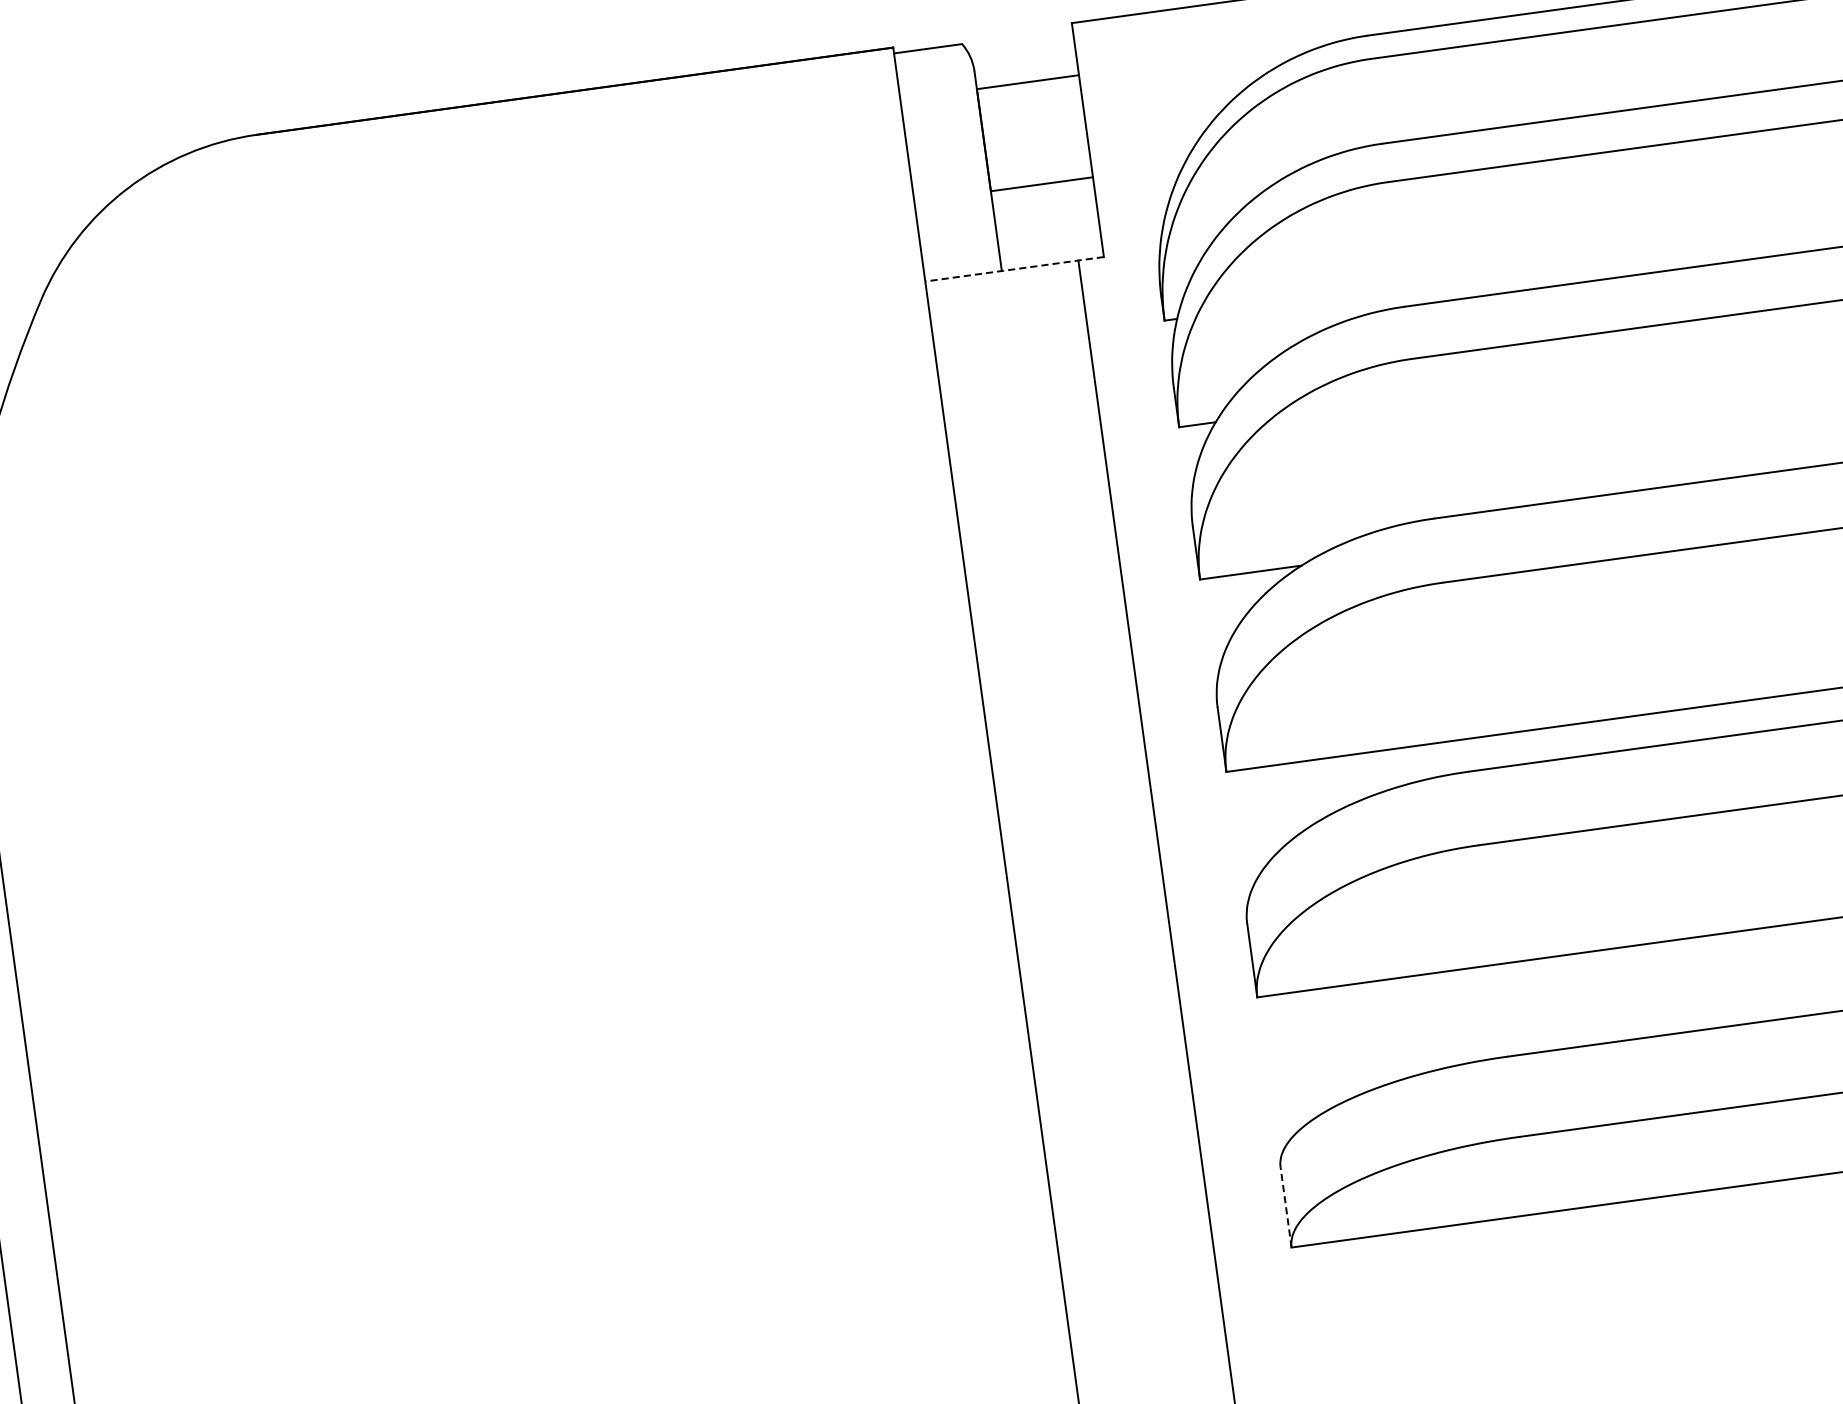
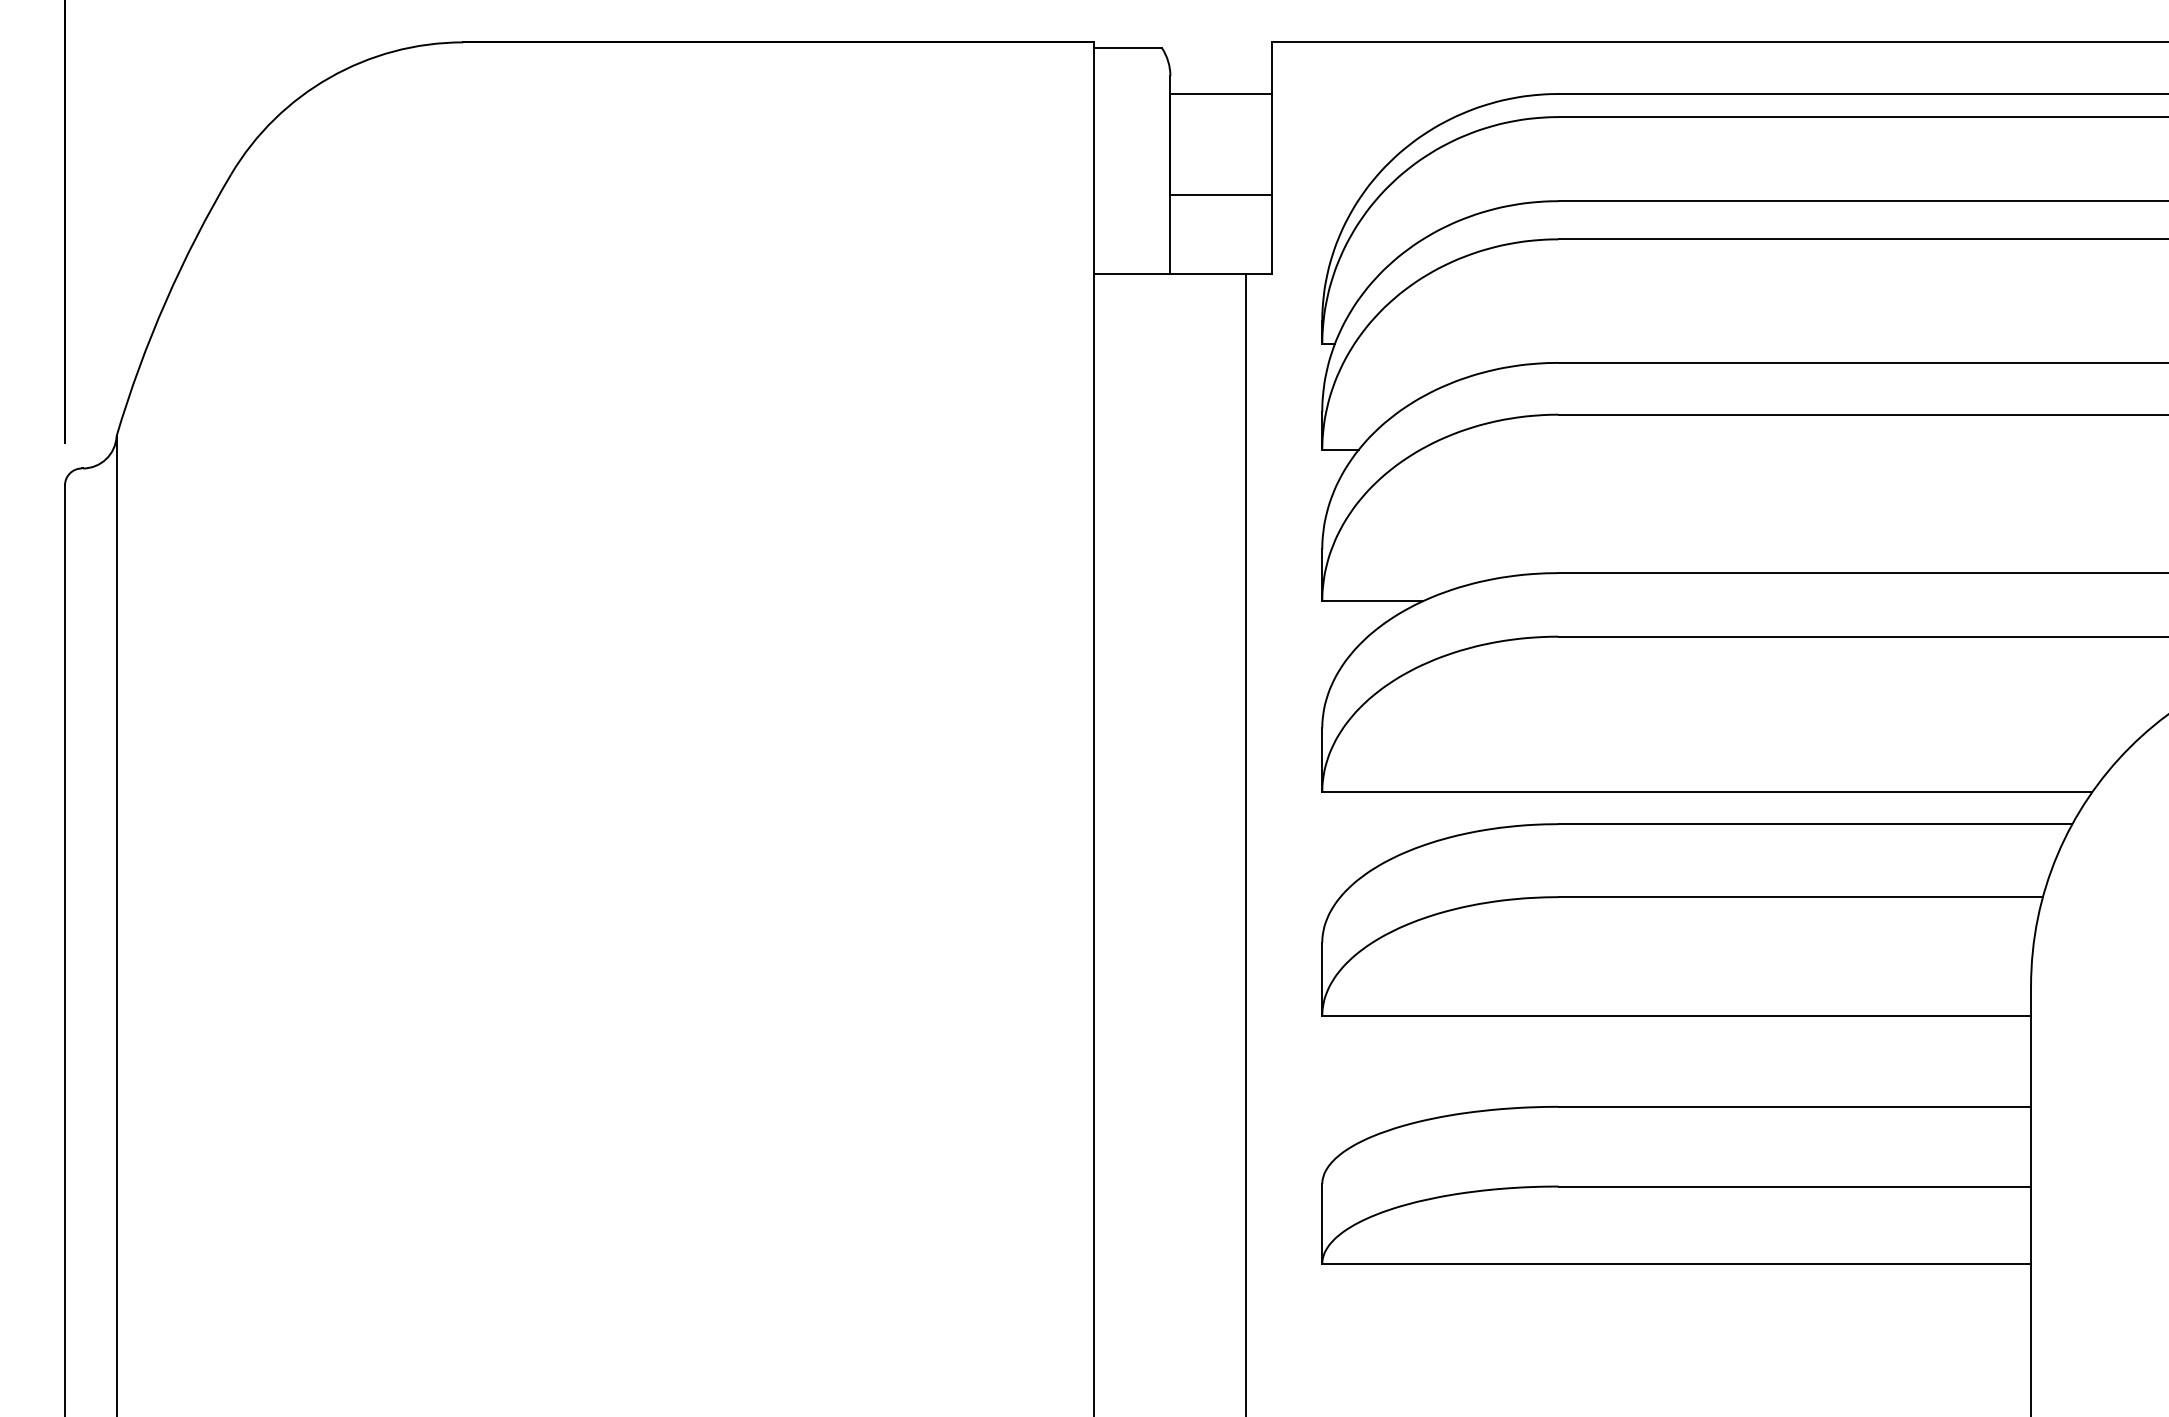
line: (1015, 269) -> (1183, 274), dashed -> solid
line: (1286, 1207) -> (1322, 1224), dashed -> solid

